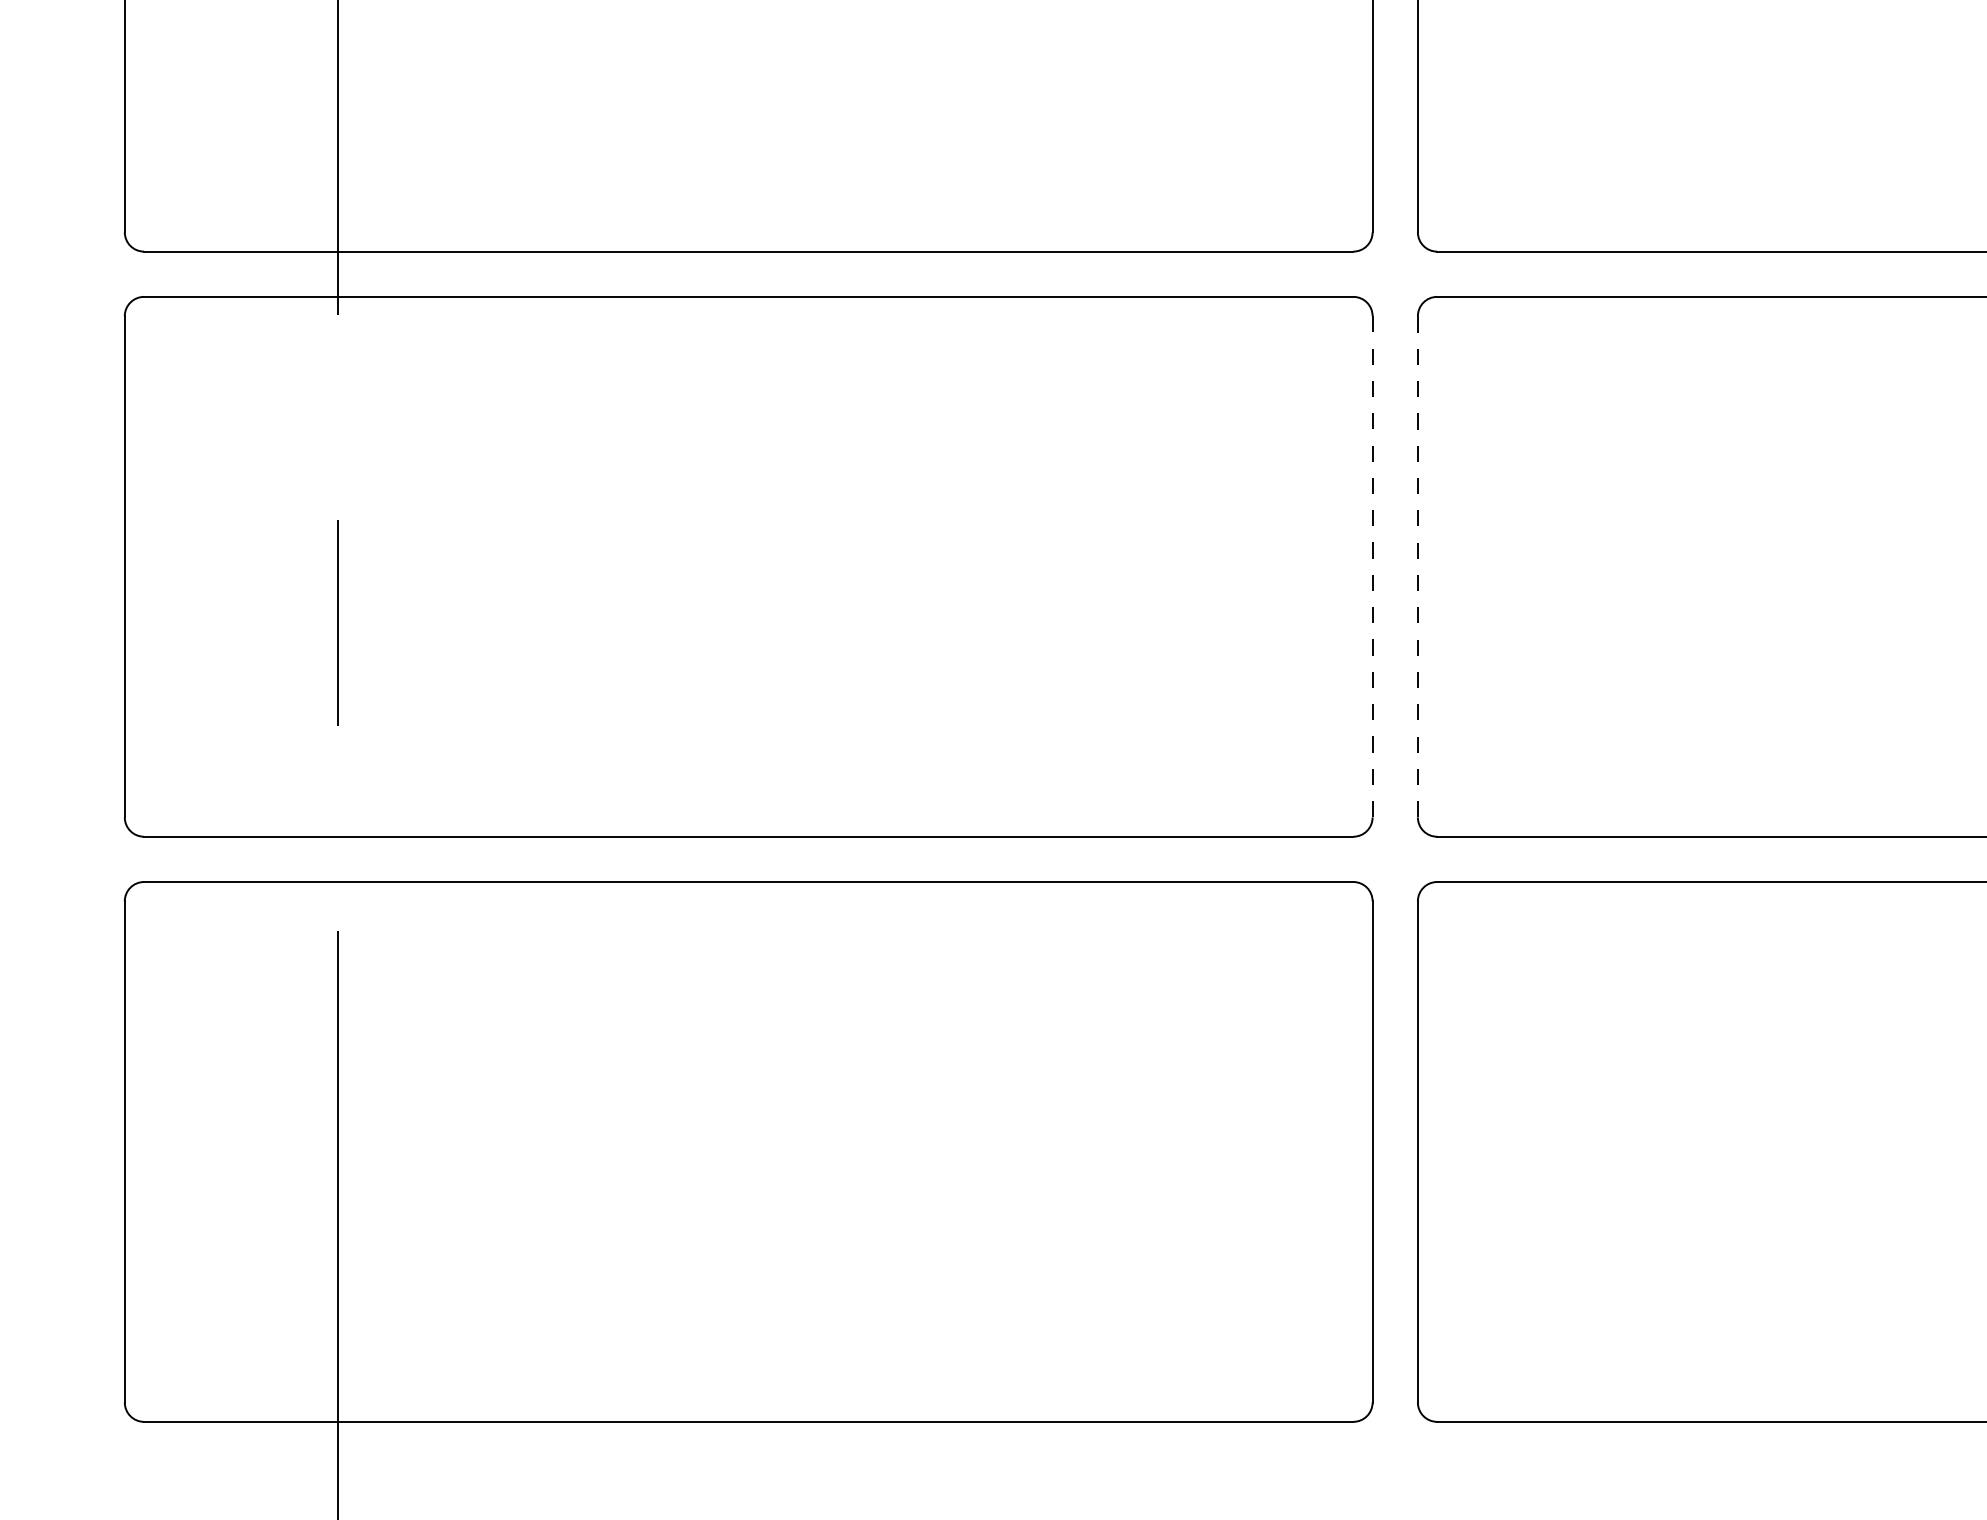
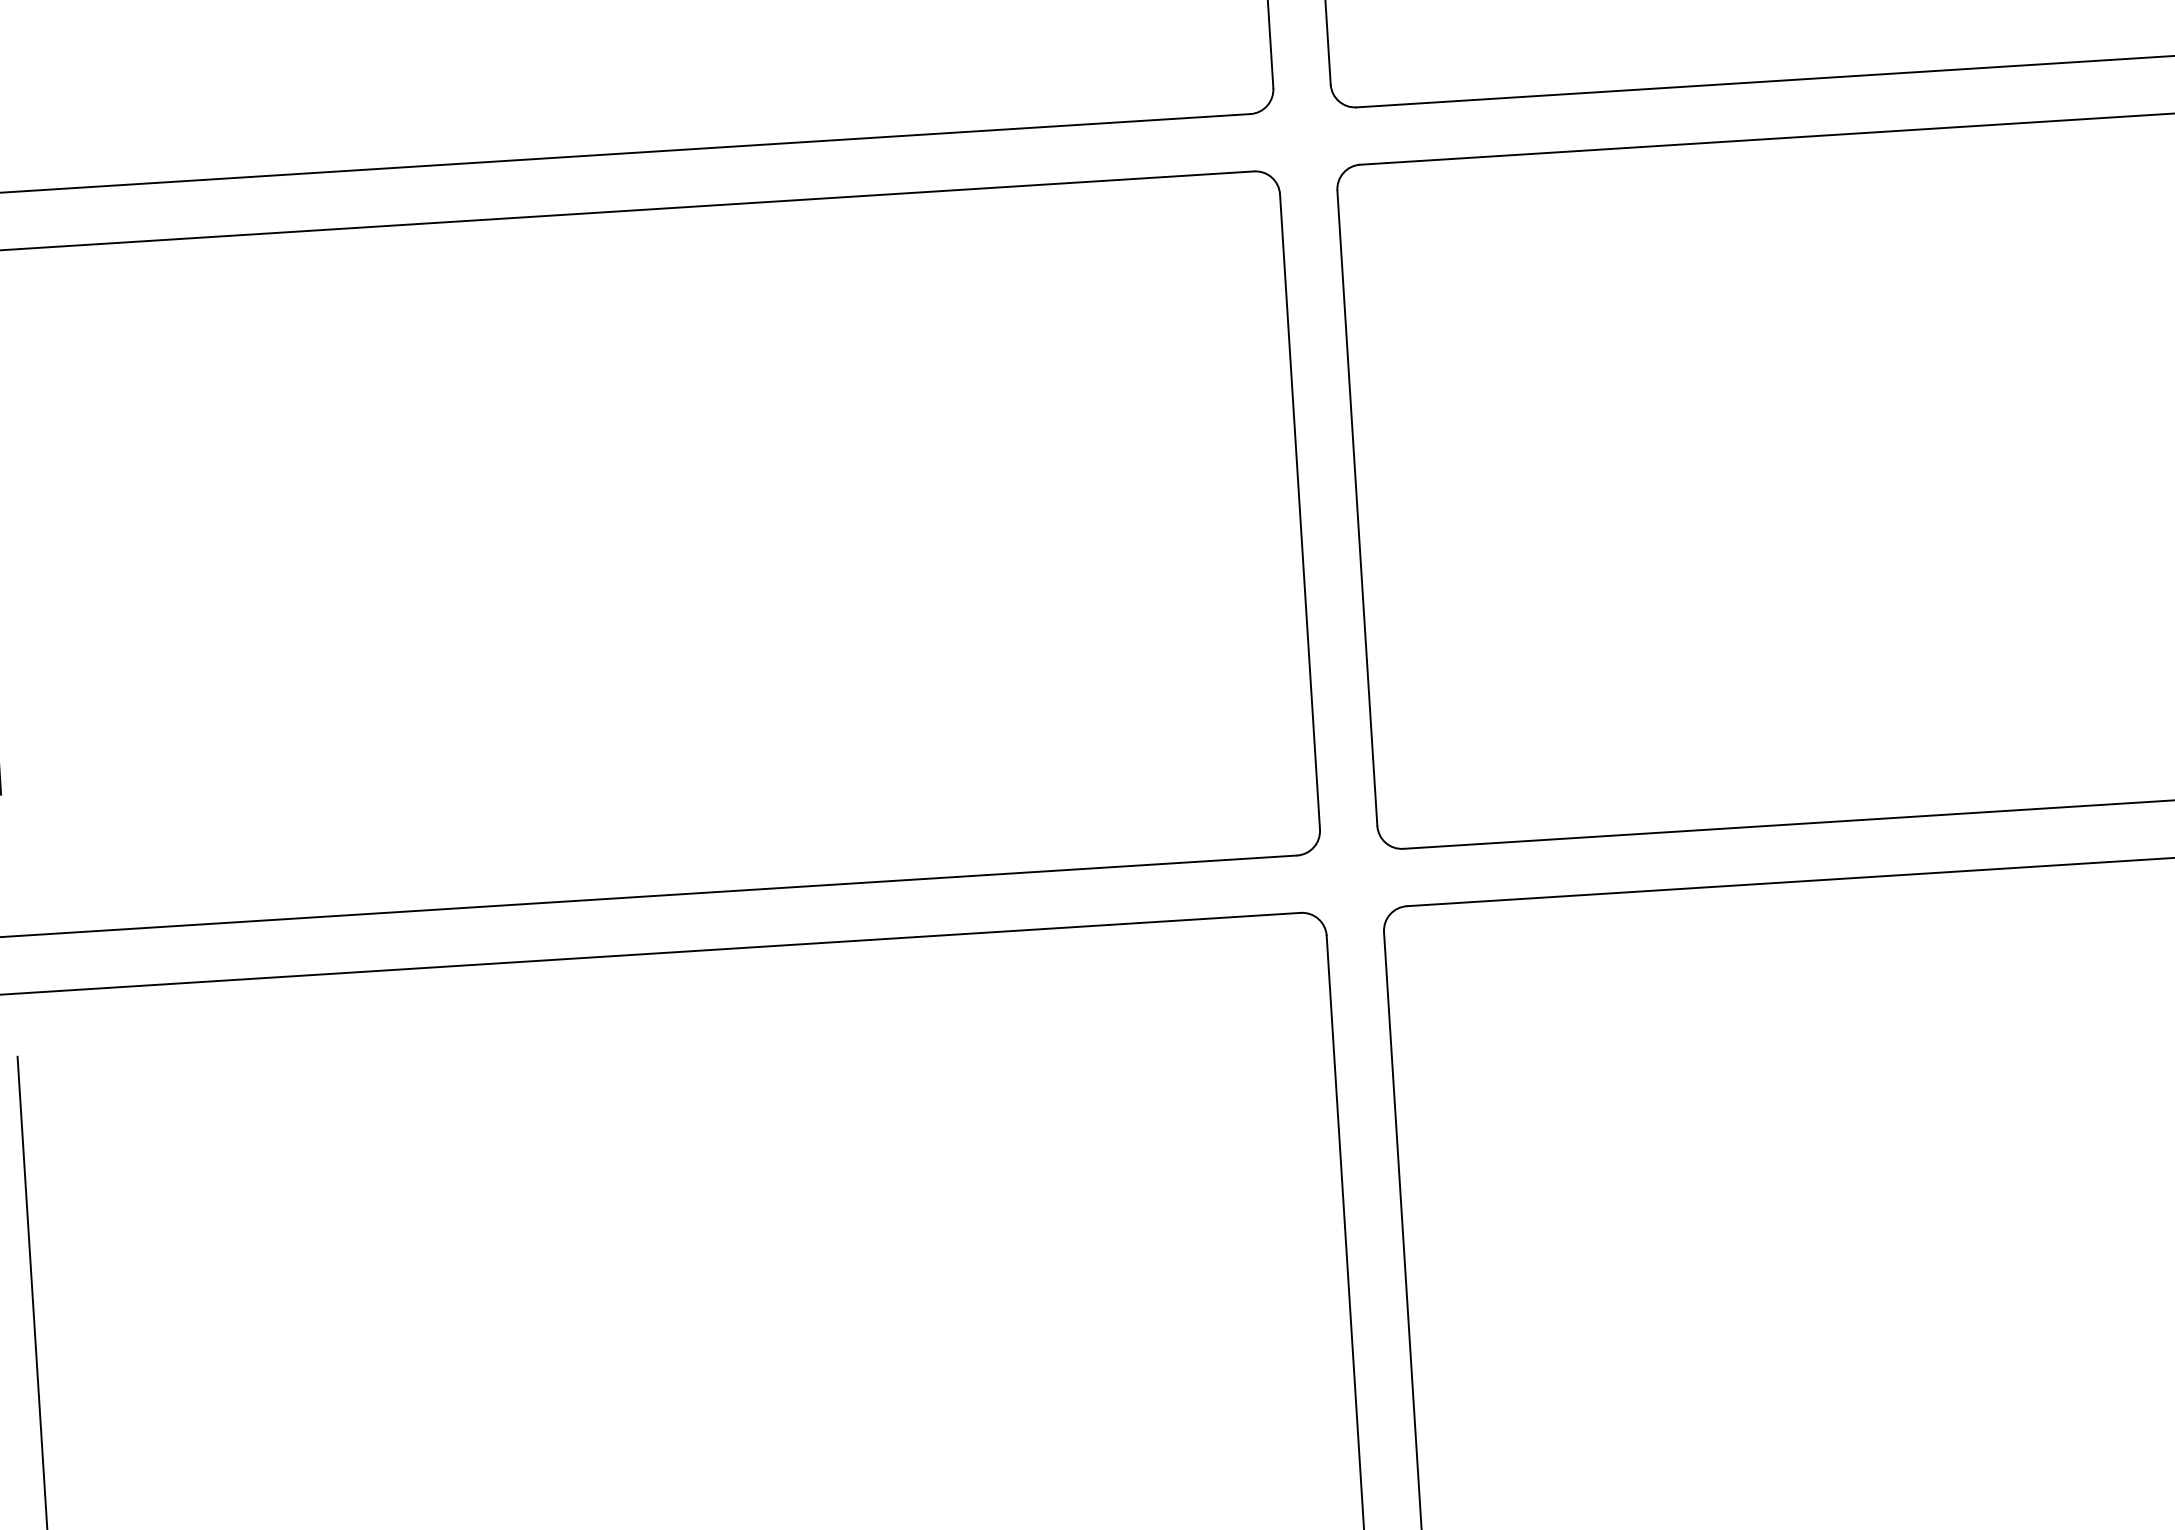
line: (1372, 566) -> (1299, 511), dashed -> solid
line: (1417, 566) -> (1356, 507), dashed -> solid

